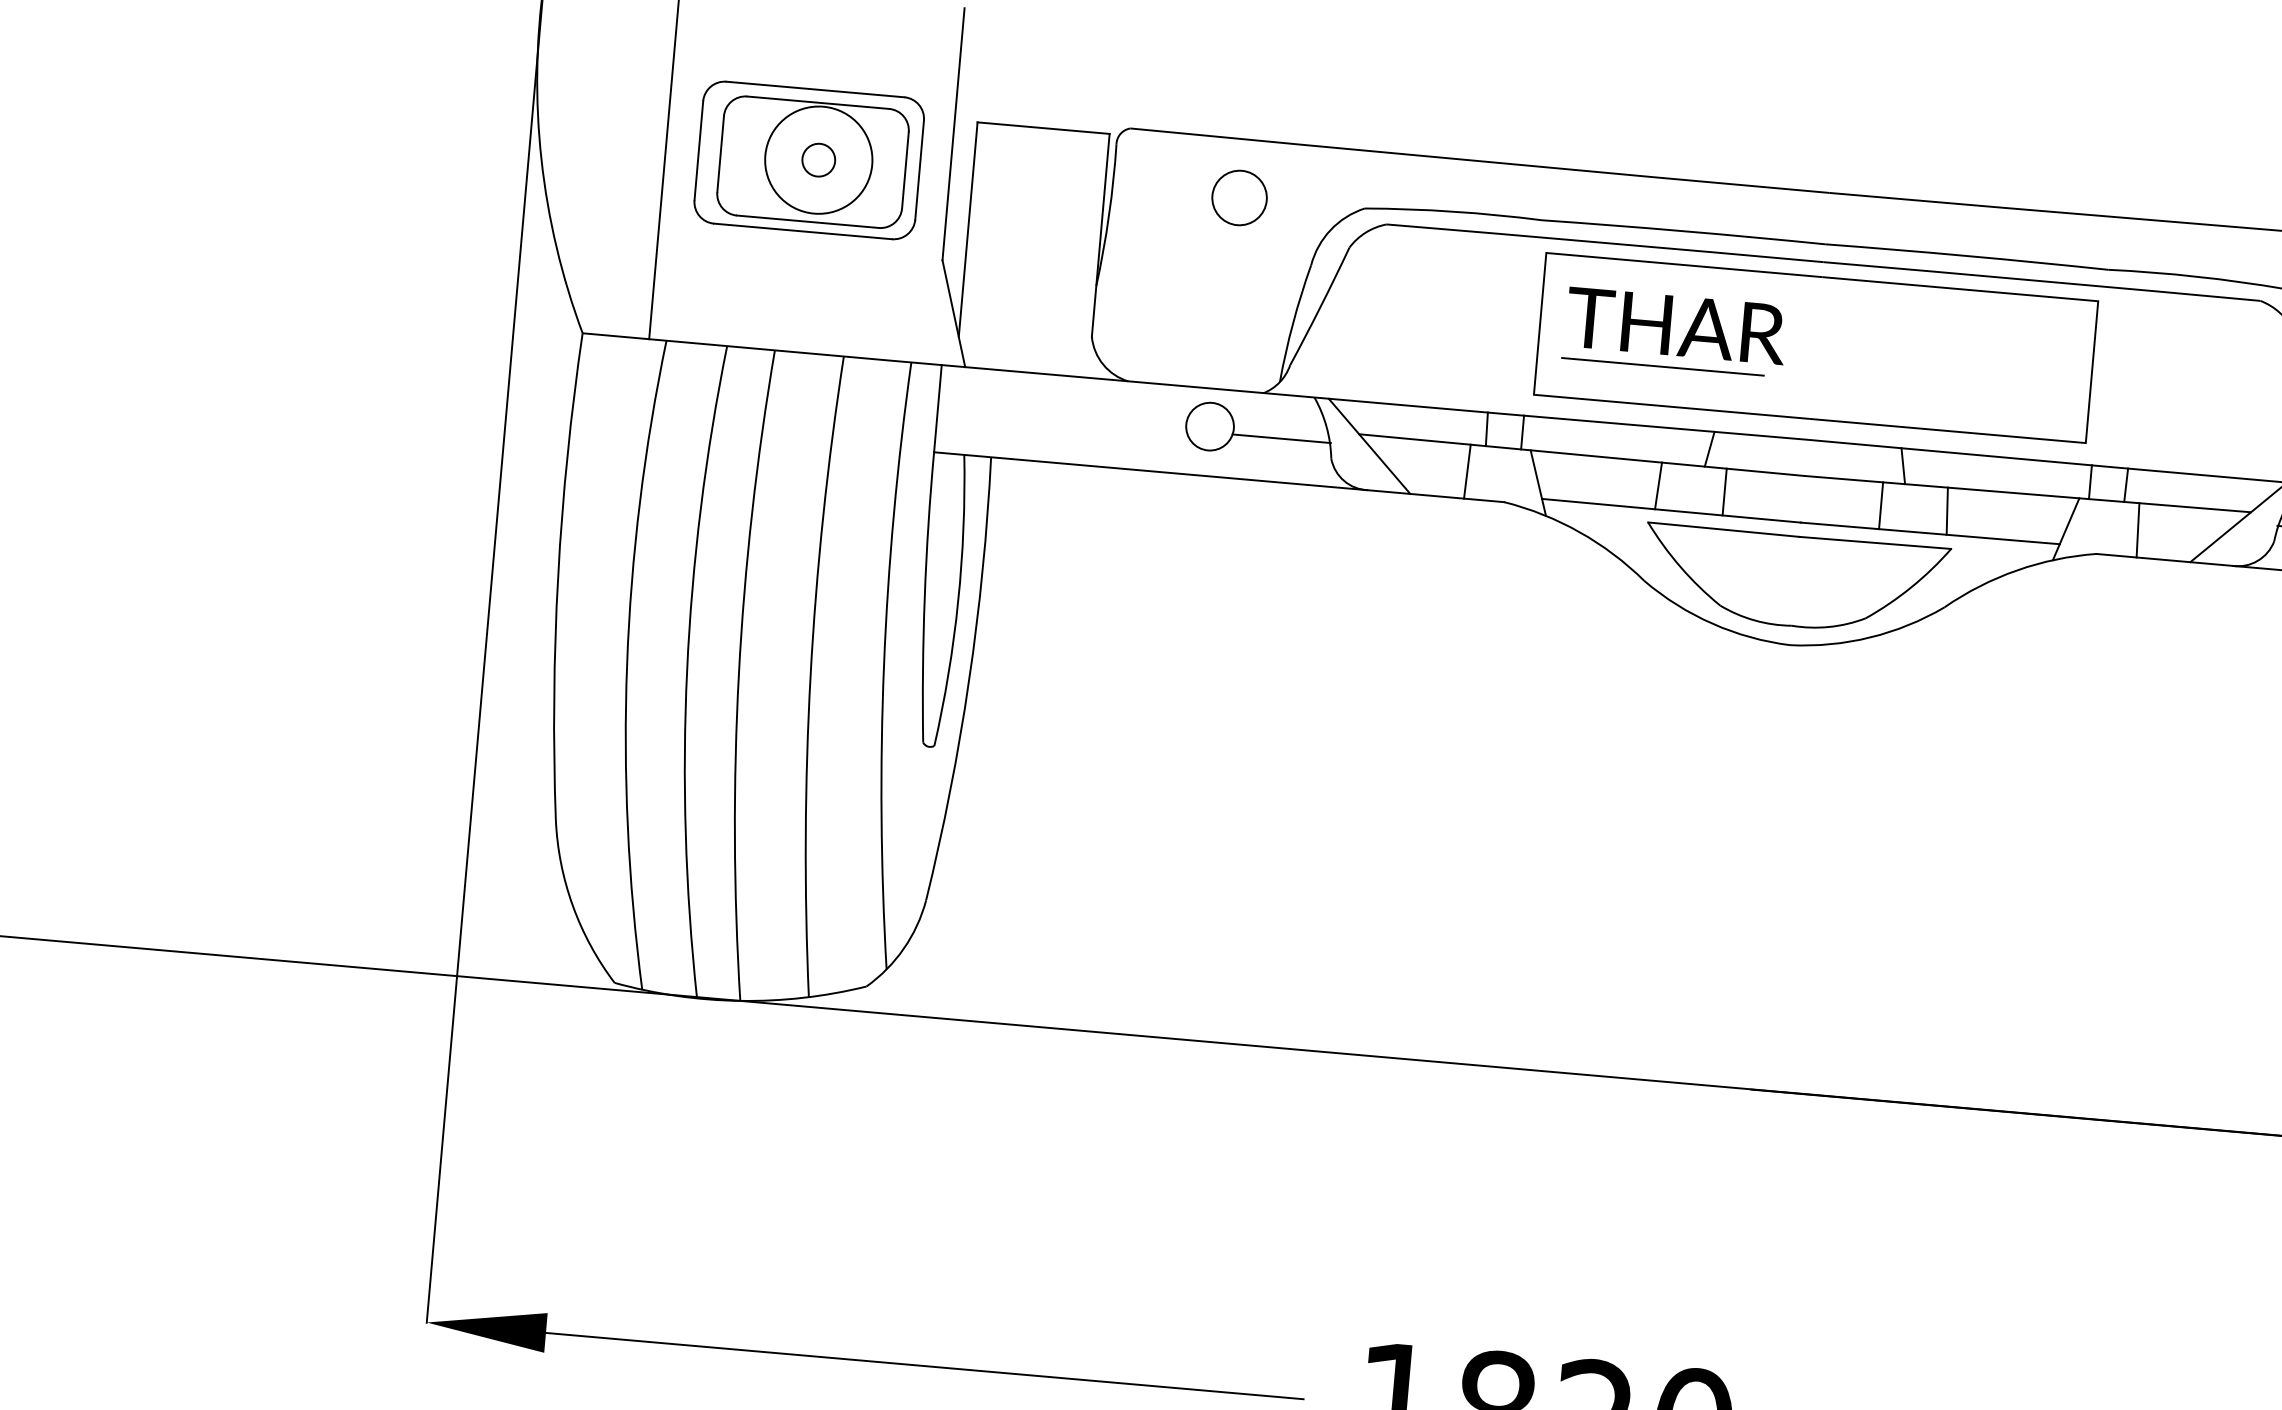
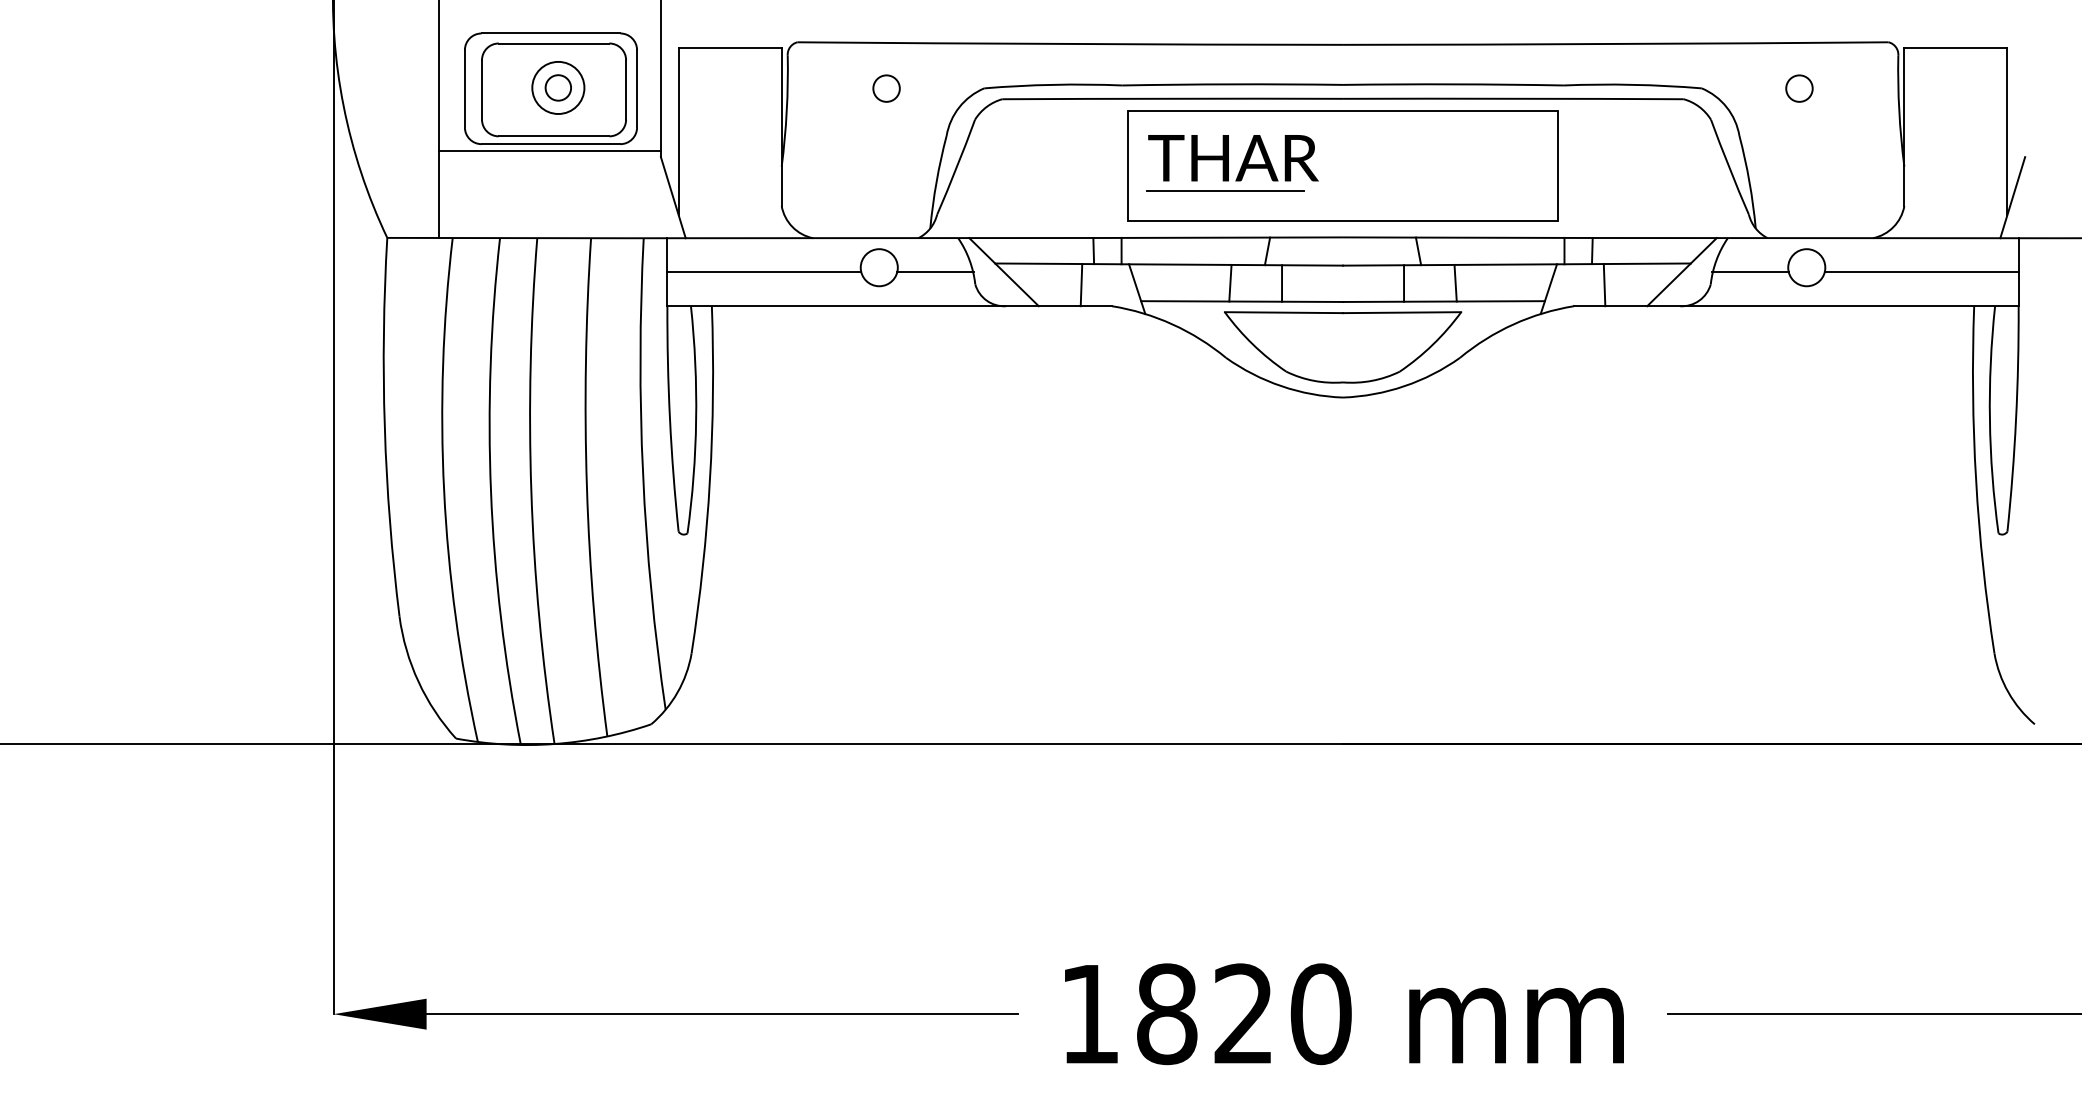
circle: (819, 159) -> (558, 87), size x0.62
circle: (1239, 197) -> (886, 88), size x0.62
line: (800, 240) -> (549, 151), added
line: (1062, 419) -> (764, 272), added

